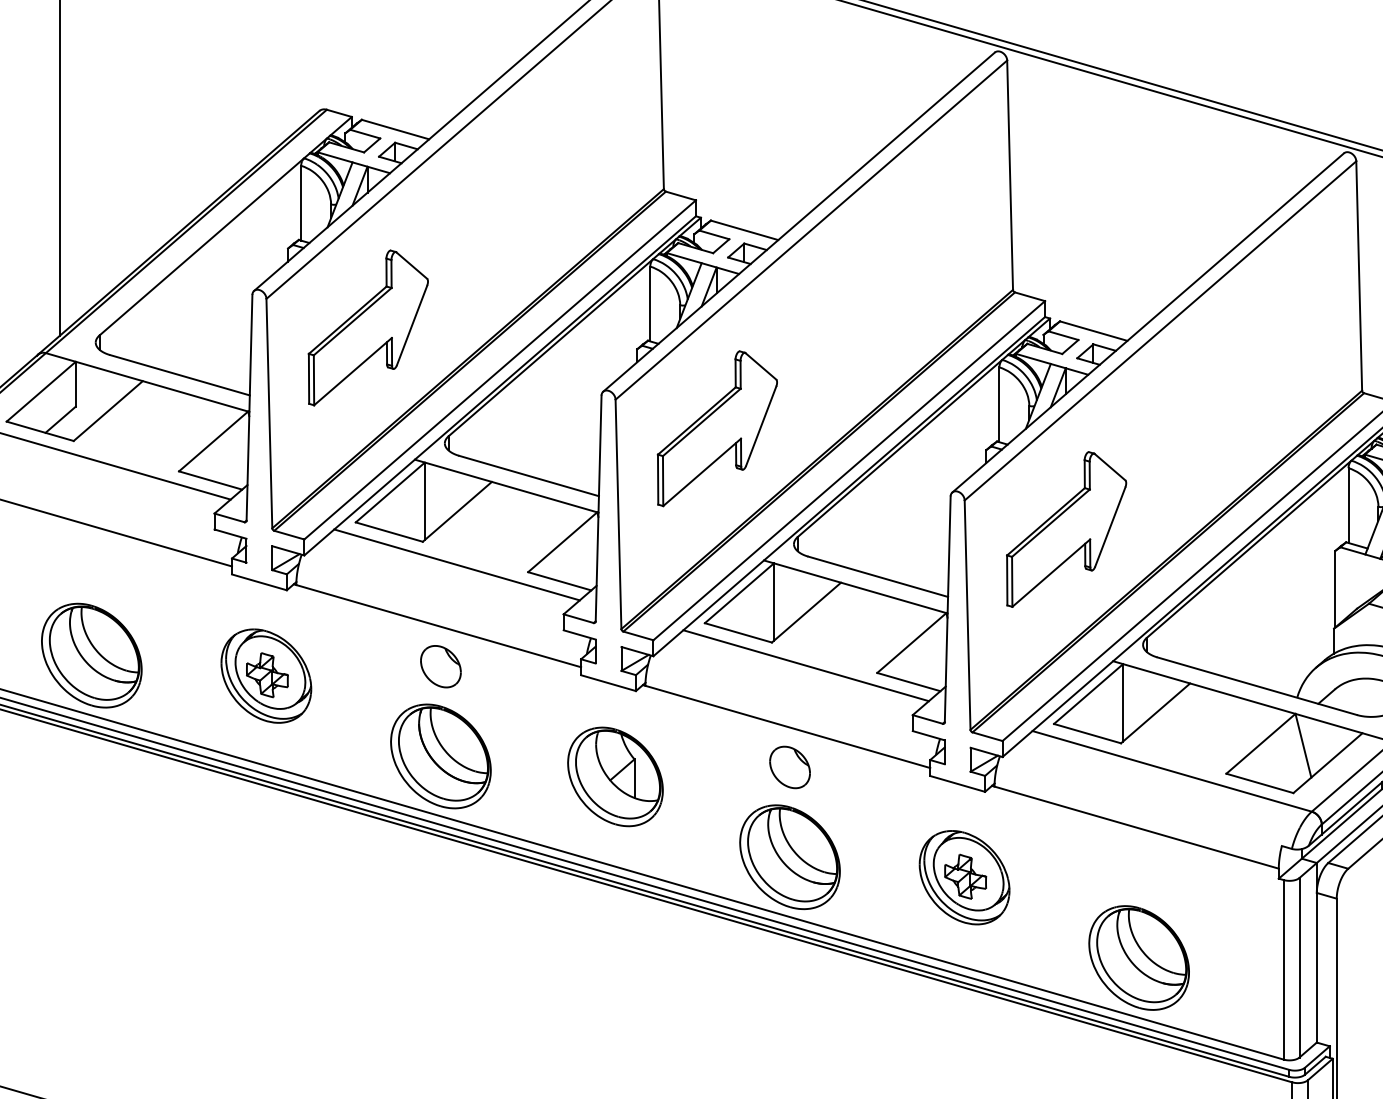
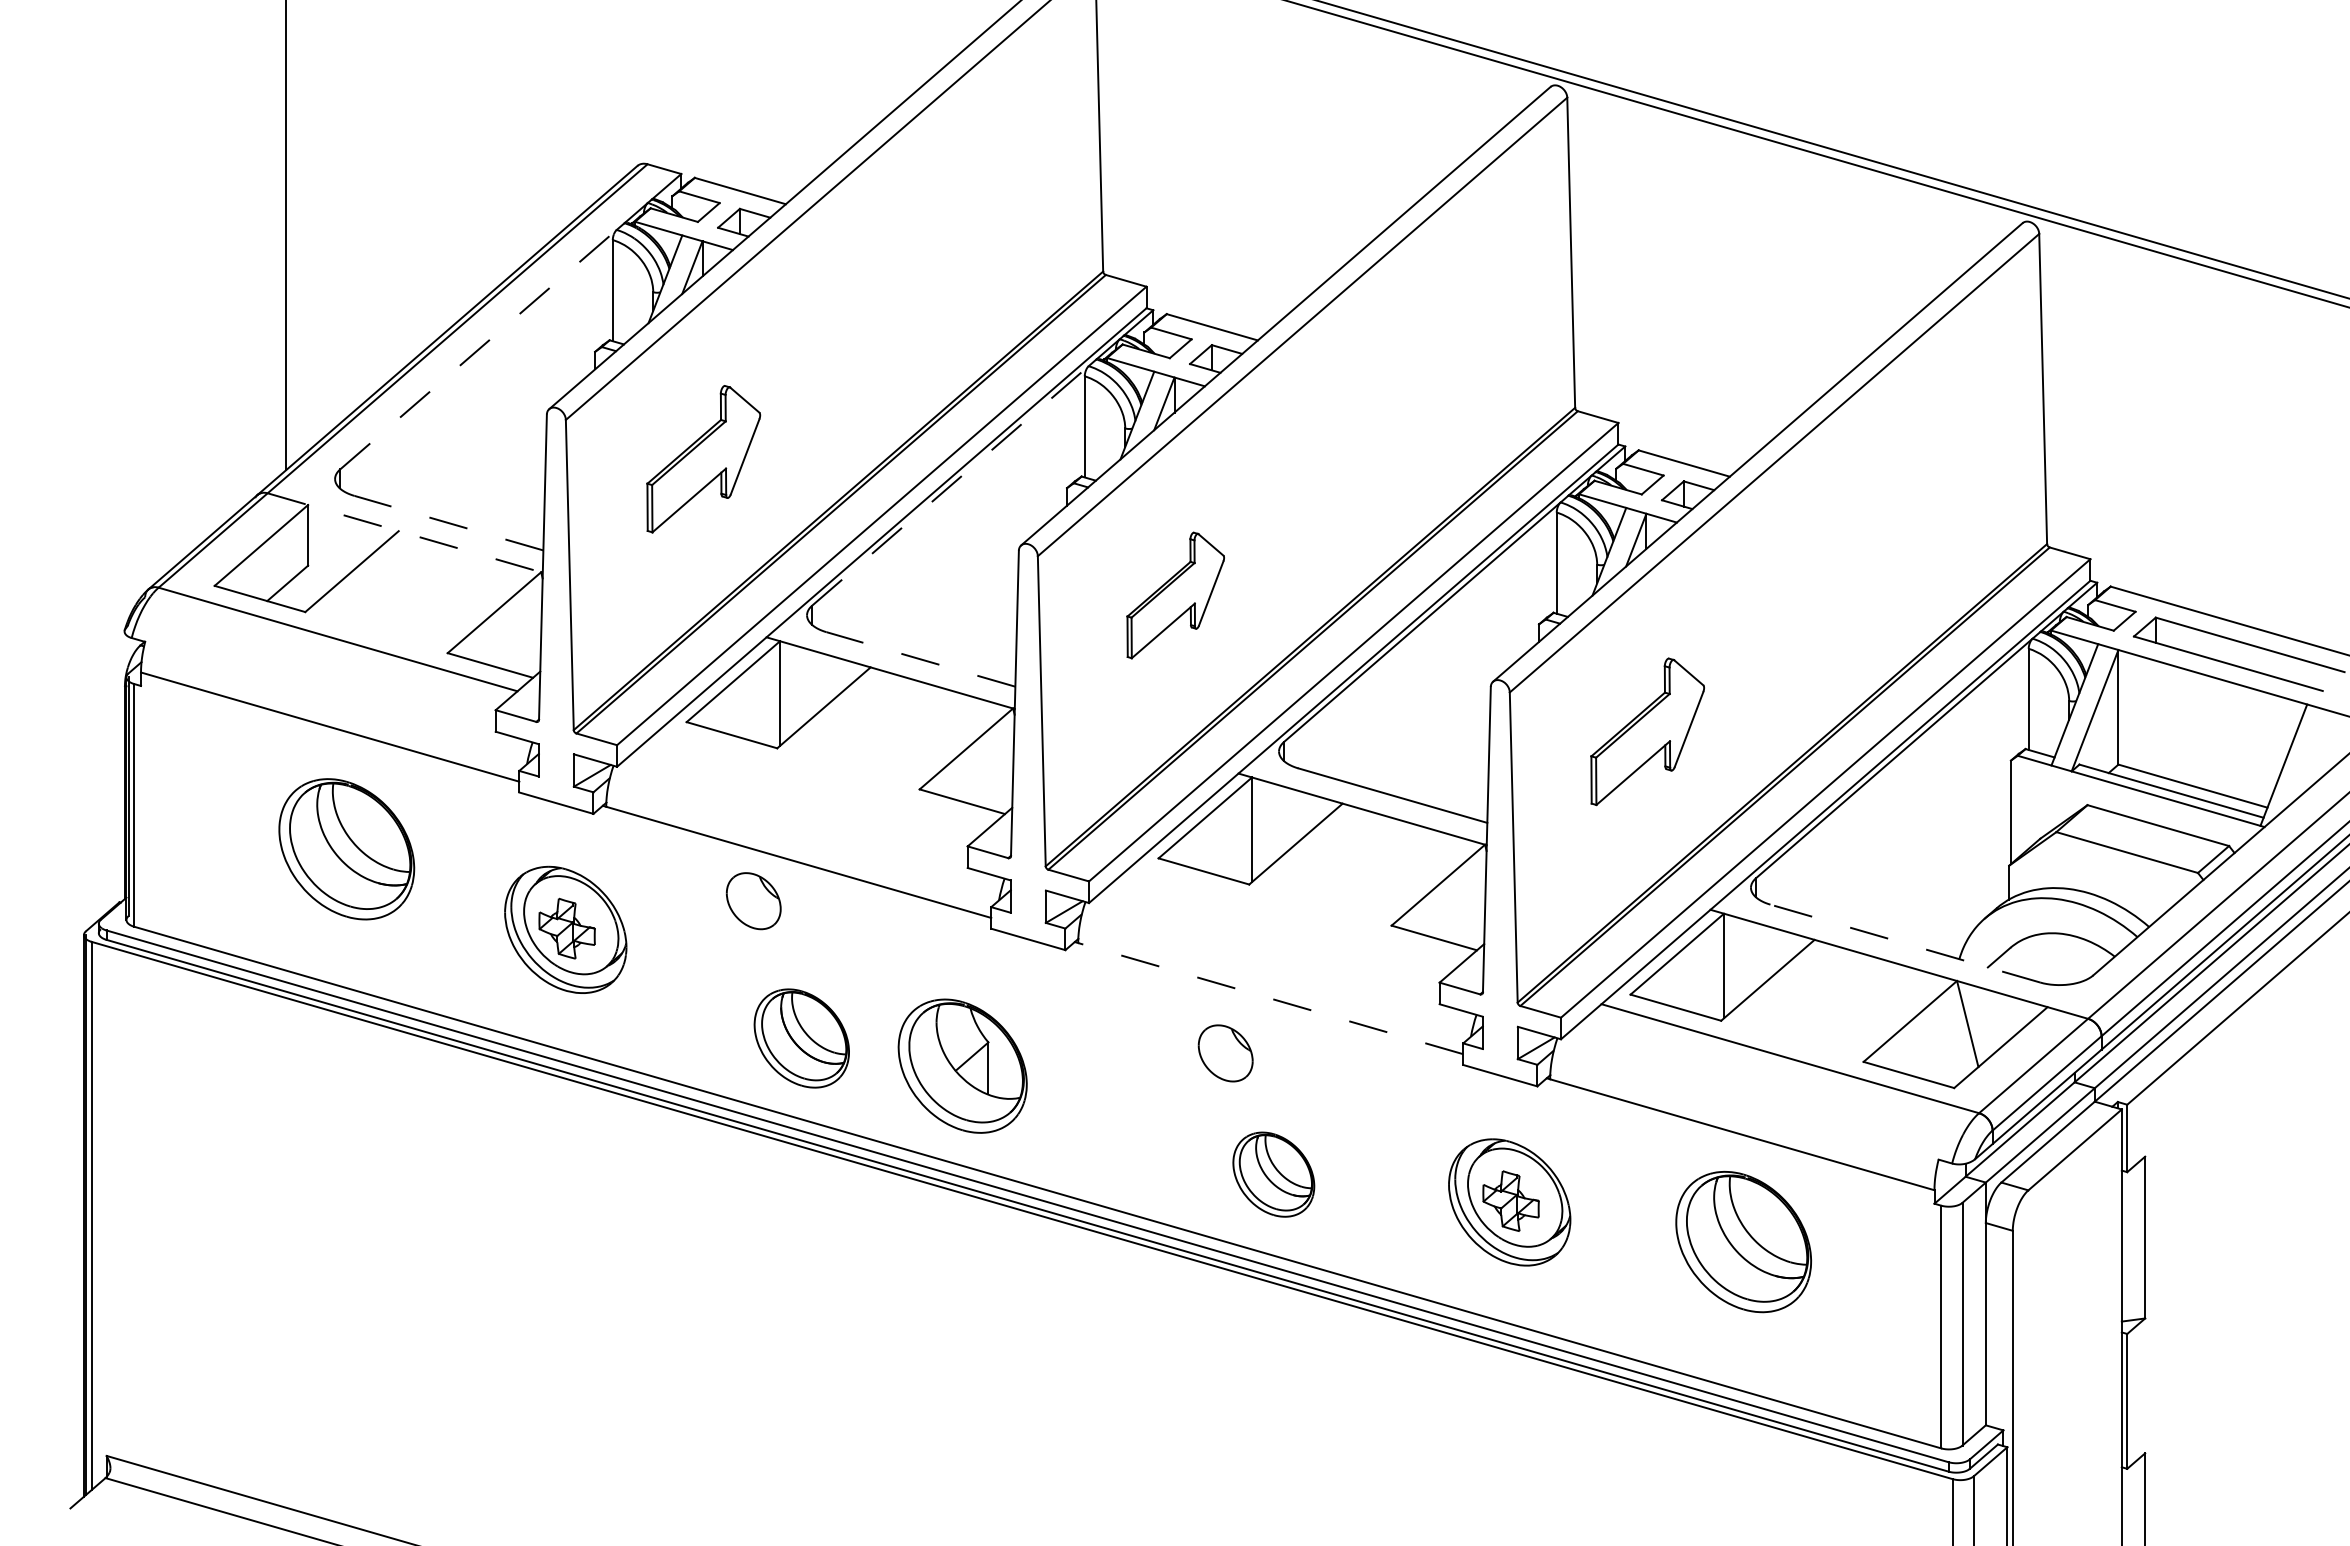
line: (201, 246) -> (478, 349), solid -> dashed
part: (368, 327) -> (703, 458), size x0.7
line: (550, 347) -> (950, 485), solid -> dashed
line: (179, 375) -> (448, 523), solid -> dashed
line: (147, 382) -> (405, 533), solid -> dashed
part: (717, 428) -> (1175, 595), size x0.6
line: (528, 476) -> (920, 659), solid -> dashed
part: (1066, 529) -> (1647, 731), size x0.7
line: (457, 564) -> (823, 779), removed
part: (91, 655) -> (346, 849), moved
line: (806, 665) -> (1295, 915), removed
part: (440, 666) -> (753, 901), moved
line: (1256, 686) -> (1904, 943), solid -> dashed
line: (787, 726) -> (1270, 998), solid -> dashed
part: (440, 756) -> (801, 1038), size x0.7
part: (789, 767) -> (1225, 1053), moved
part: (615, 776) -> (962, 1065), moved
part: (789, 857) -> (1273, 1174), size x0.6
part: (1139, 958) -> (1743, 1242), moved

